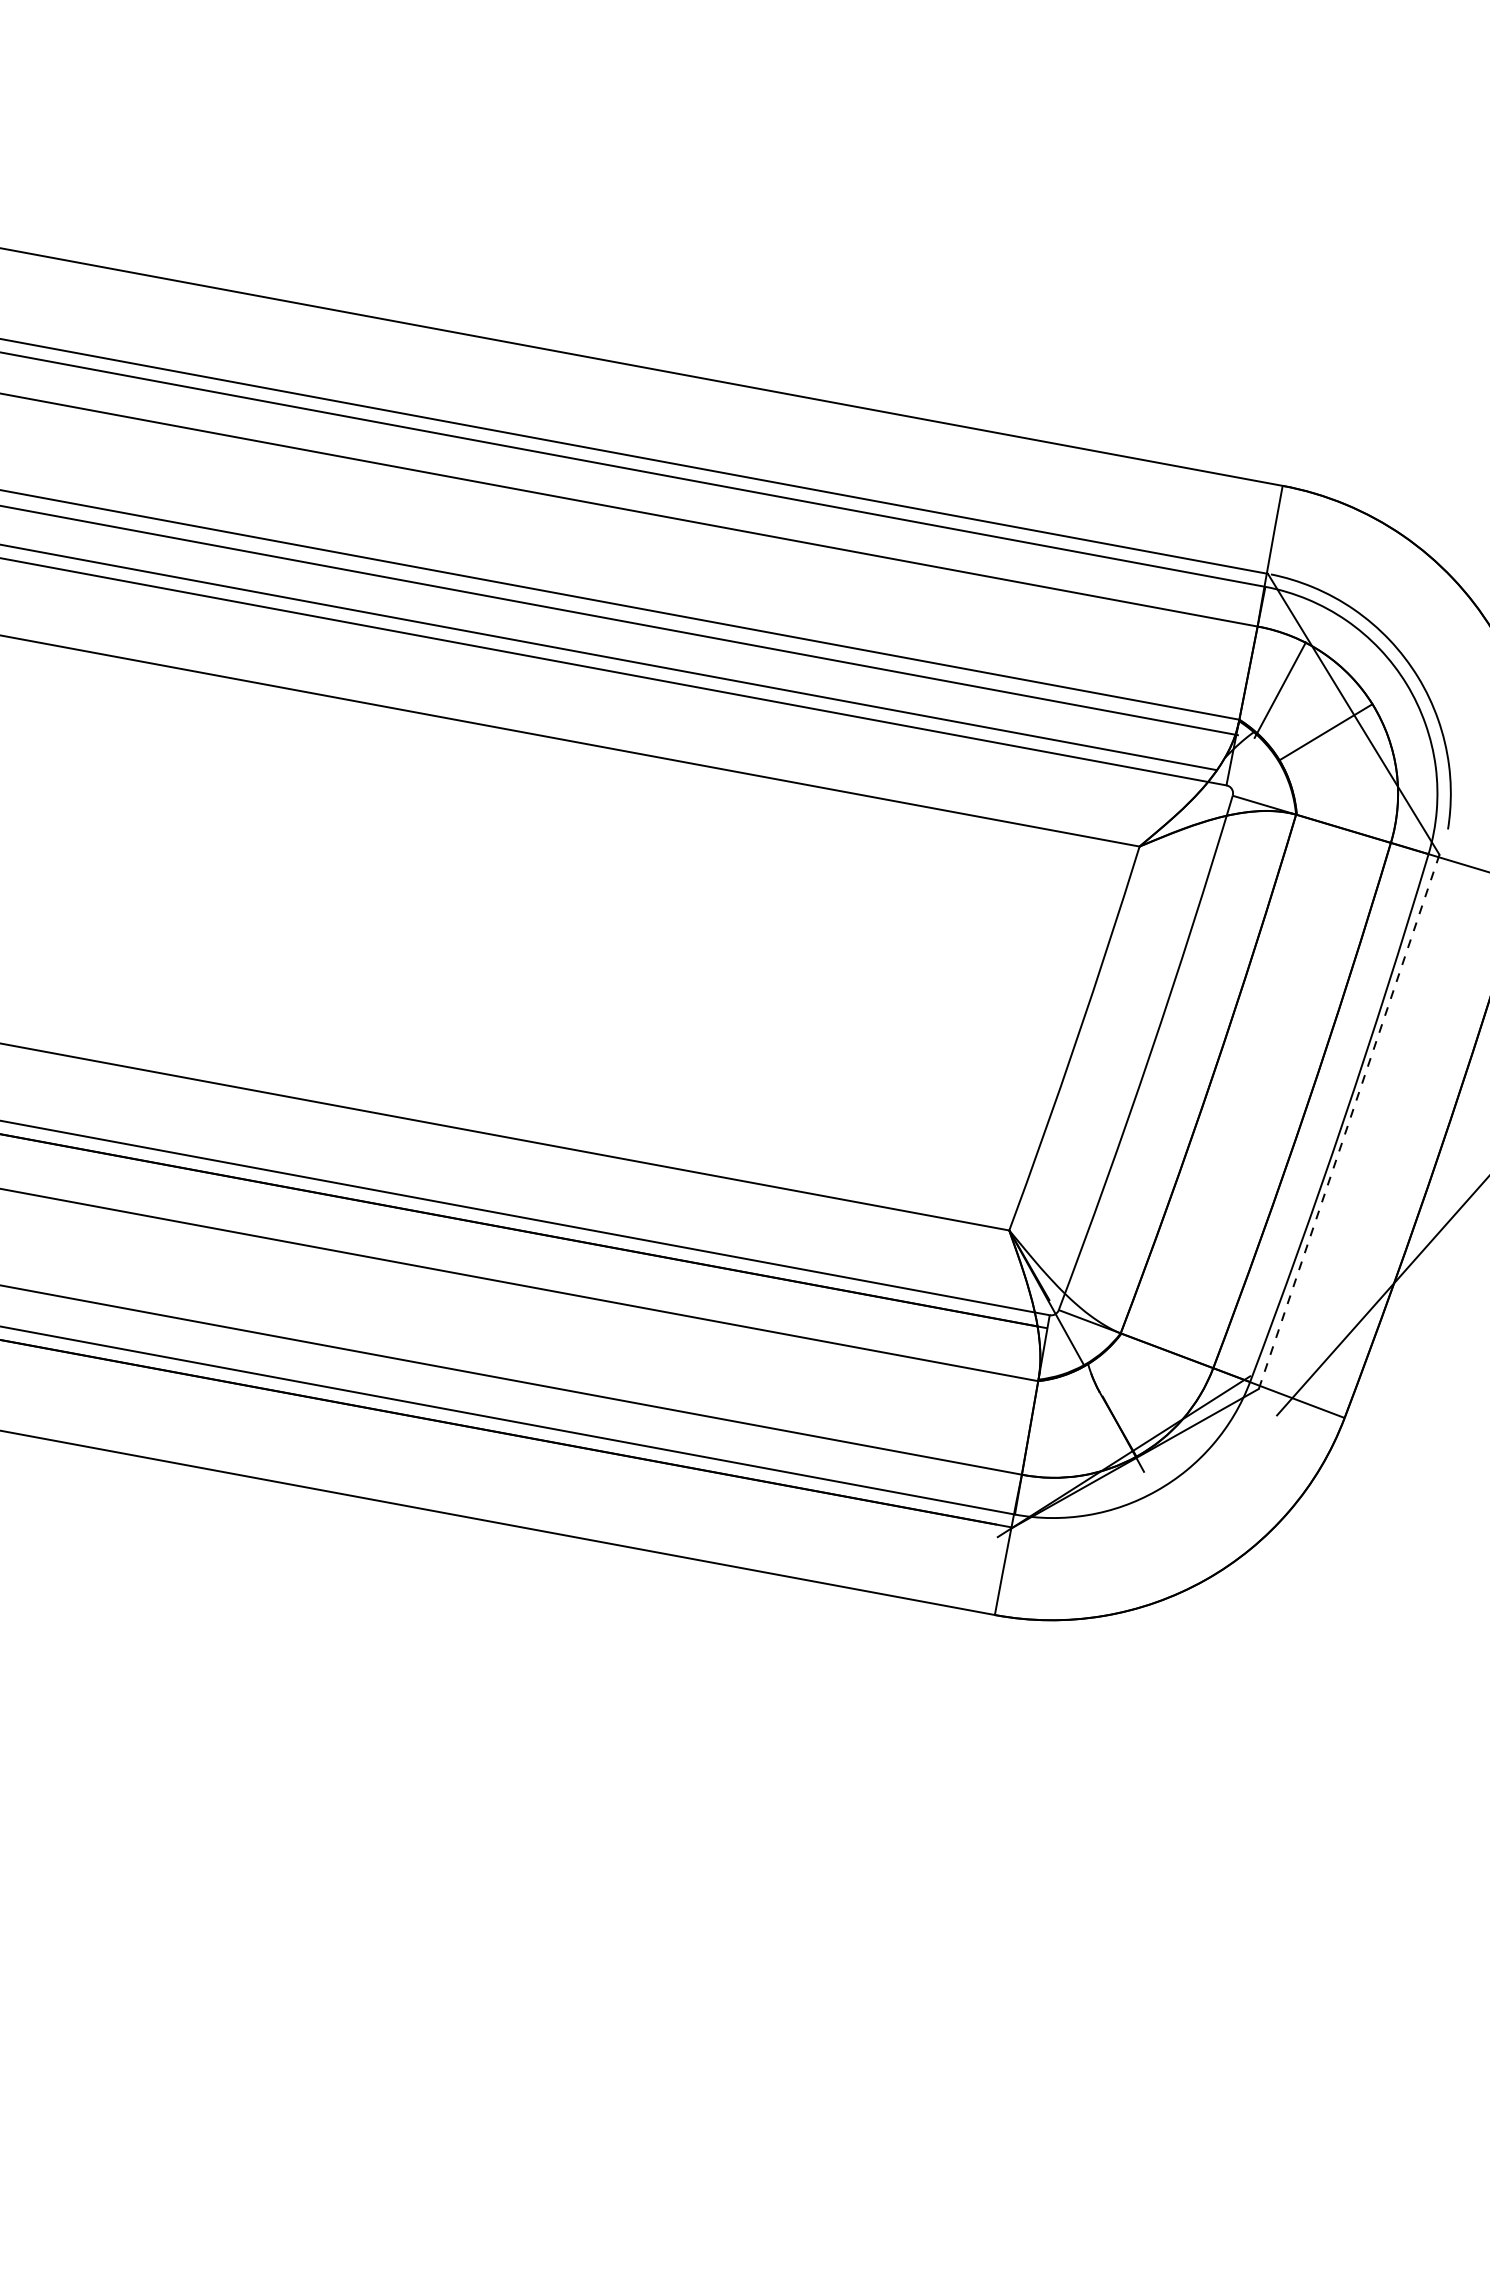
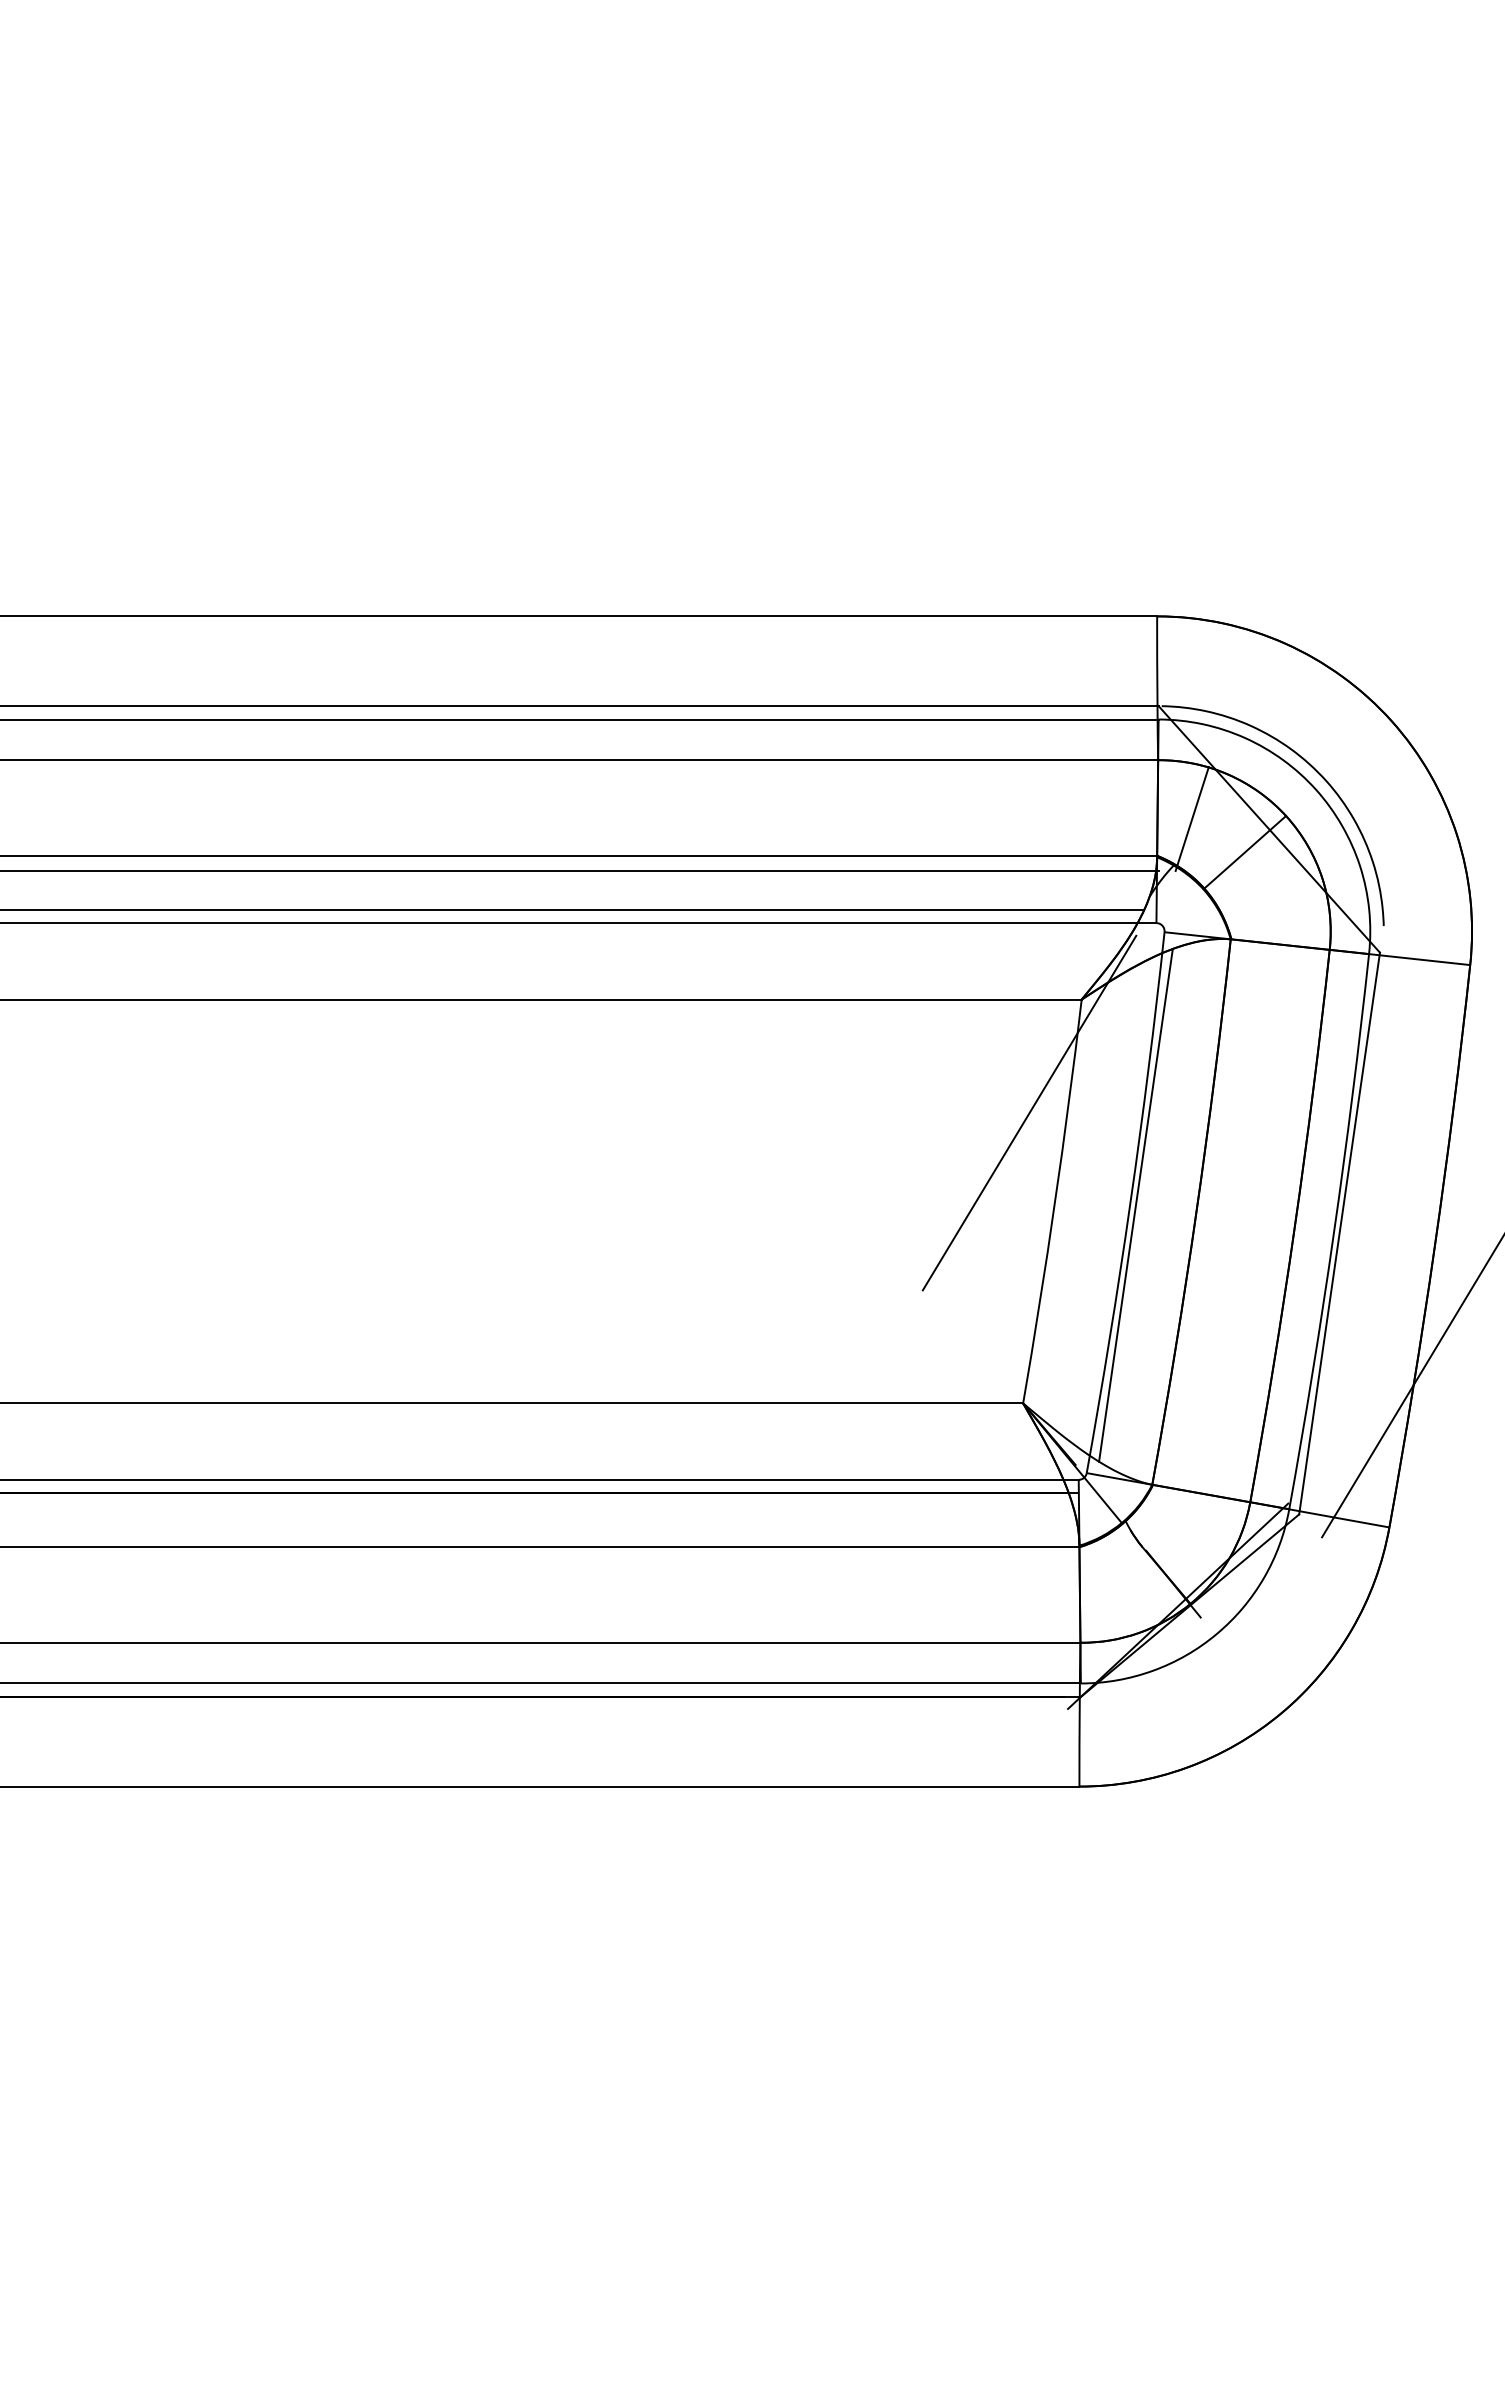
line: (1068, 947) -> (1029, 1112), added
line: (1155, 1056) -> (1135, 1204), added
line: (1349, 1121) -> (1339, 1233), dashed -> solid

